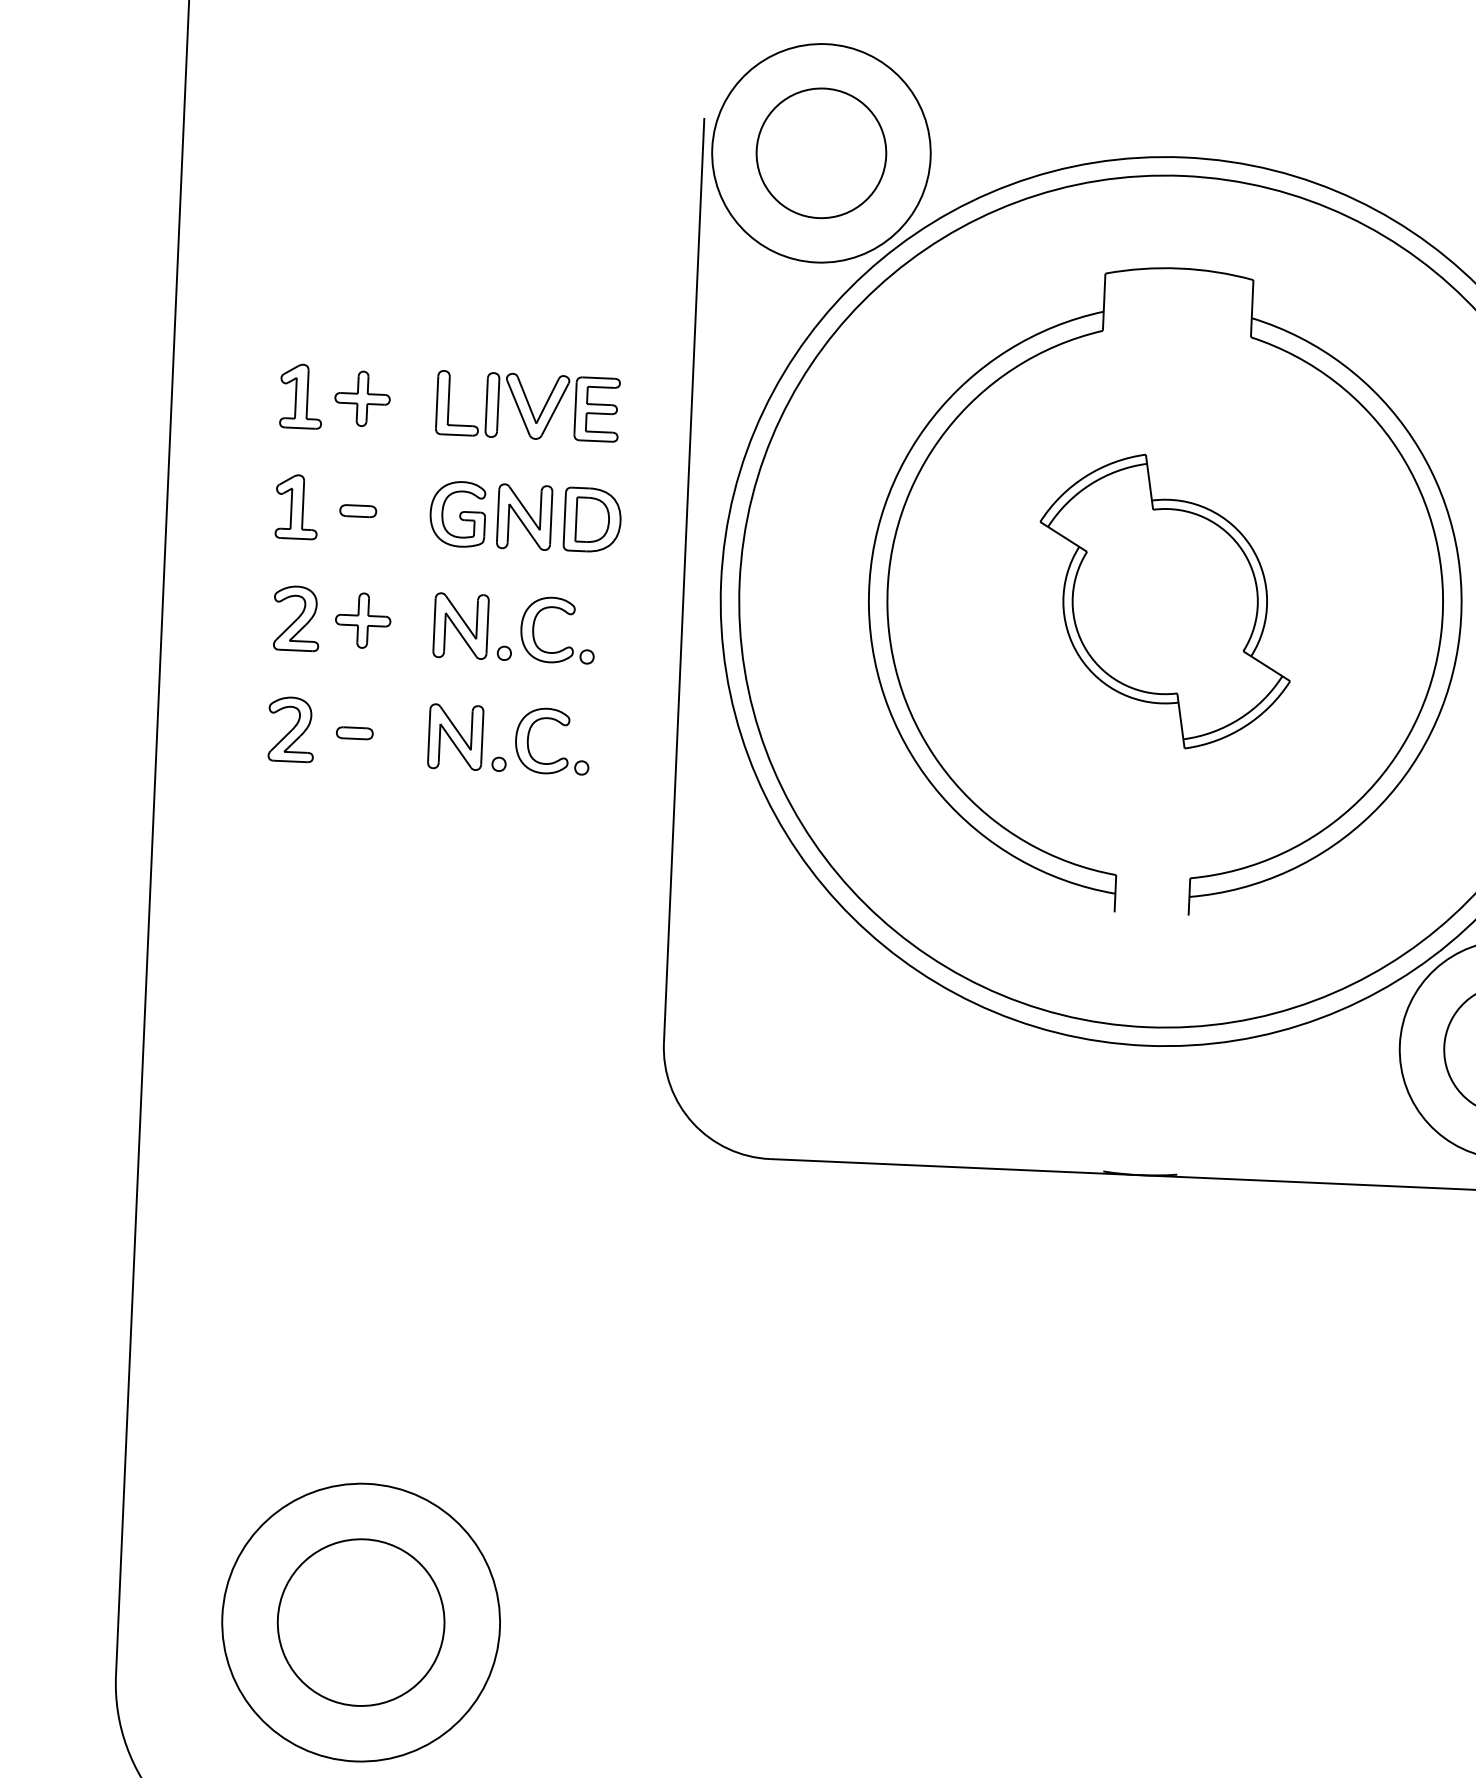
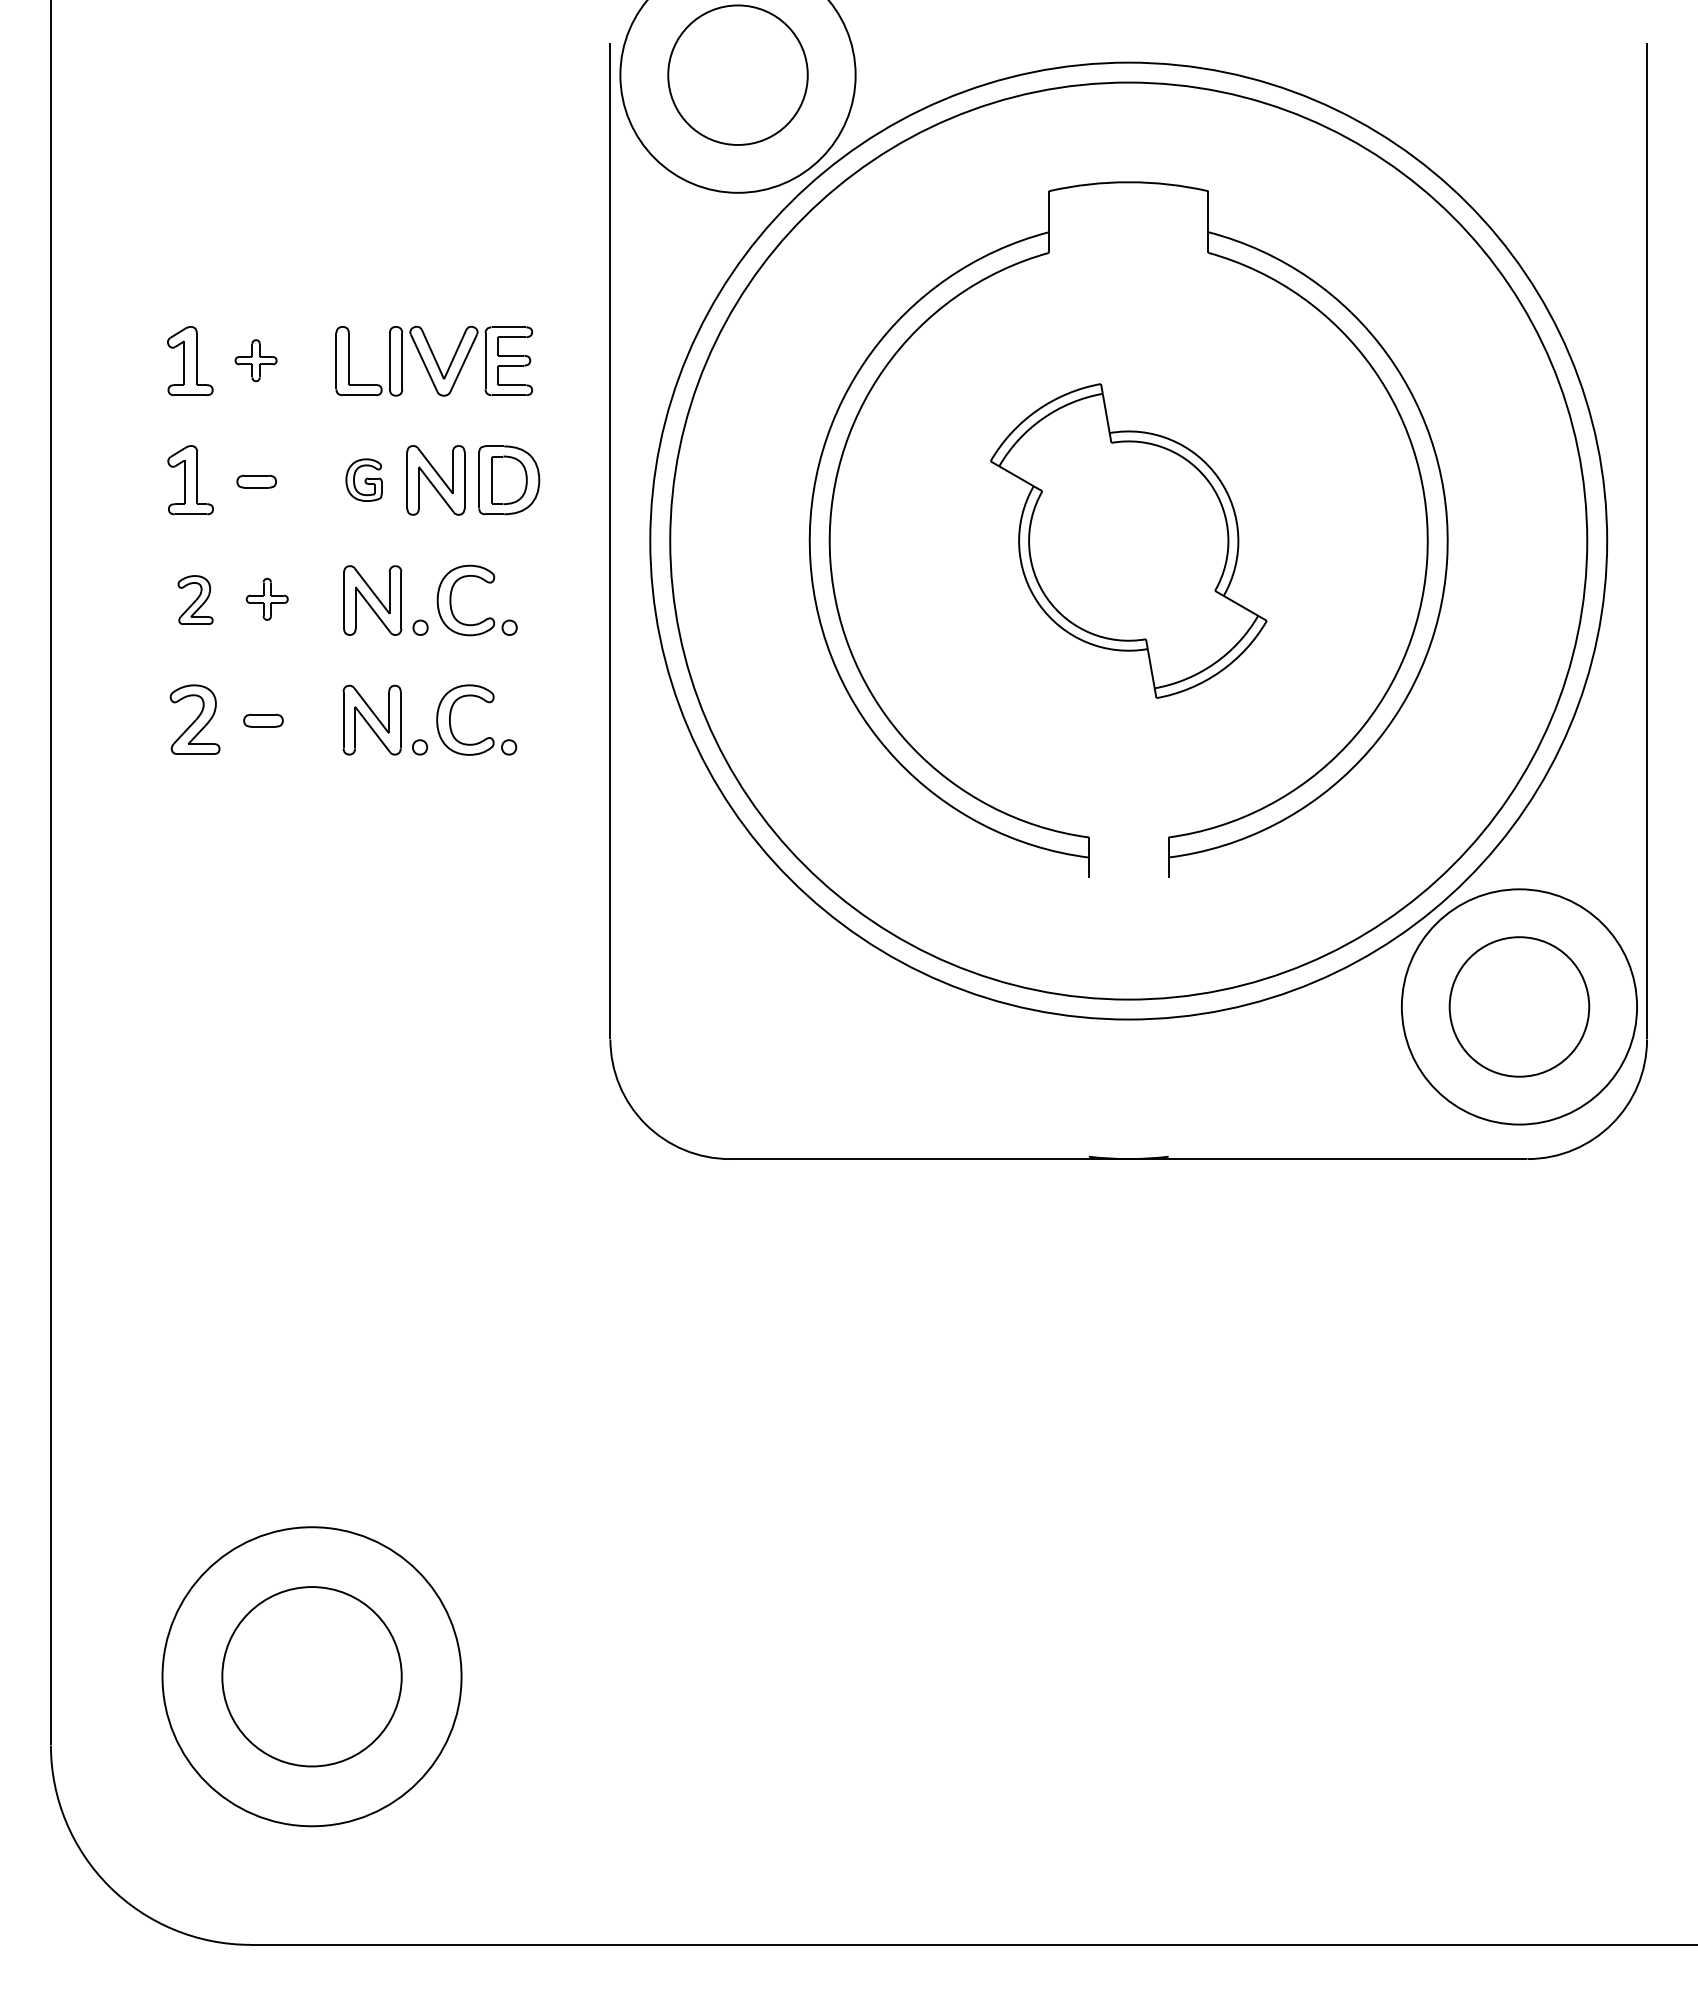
part: (362, 398) -> (255, 360), size x0.7
part: (457, 513) -> (363, 479), size x0.6
part: (296, 617) -> (195, 599), size x0.7
part: (363, 620) -> (267, 599), size x0.7

